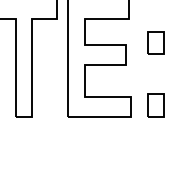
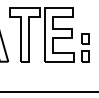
part: (156, 41) -> (85, 38), moved

